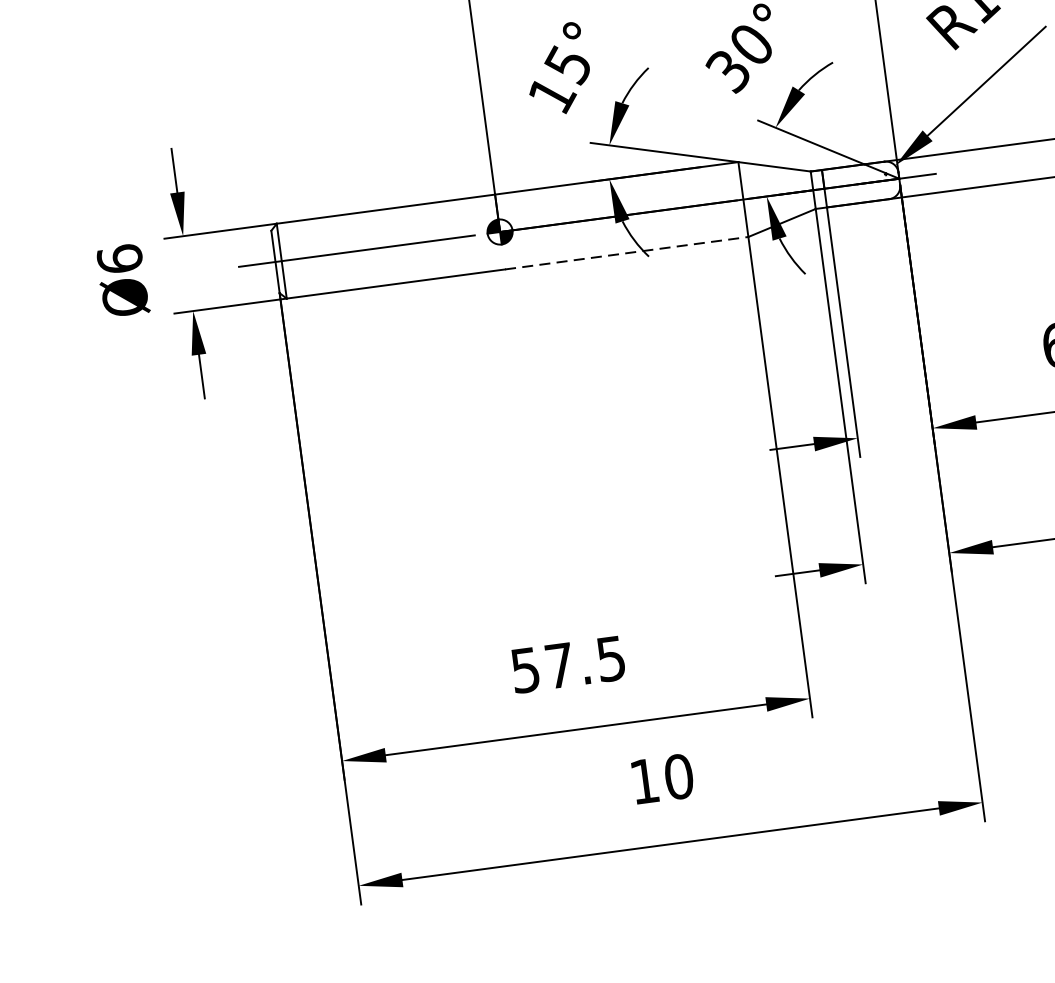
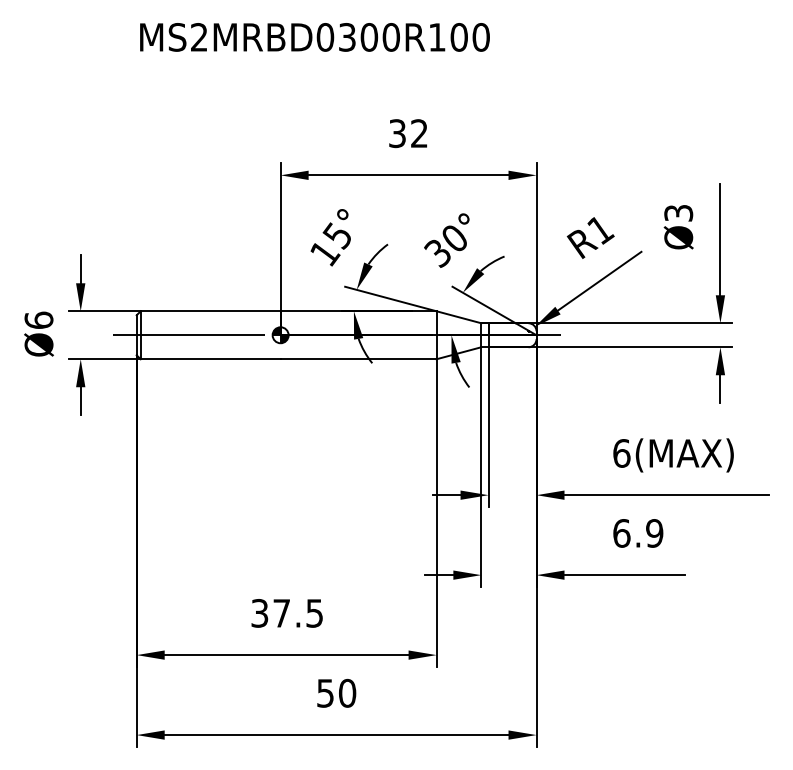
line: (626, 253) -> (358, 359), dashed -> solid
text: (526, 670) -> (260, 613), 57.5 -> 37.5
text: (644, 781) -> (325, 693), 10 -> 50

